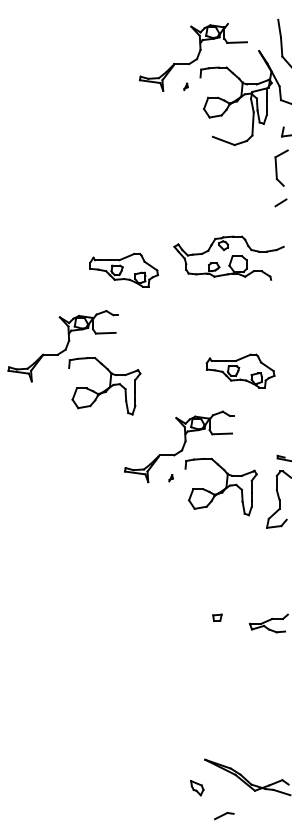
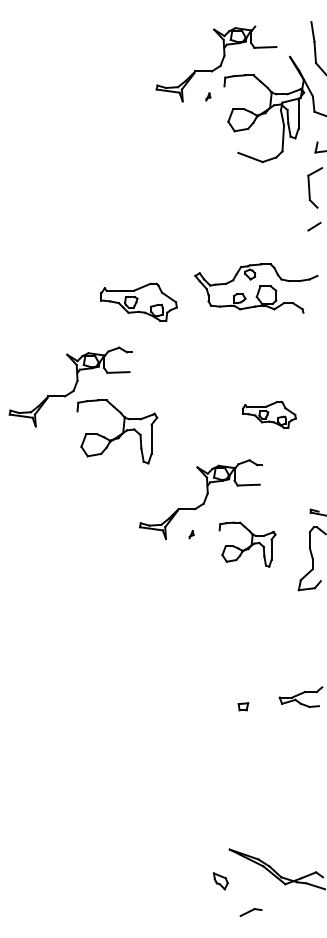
part: (240, 370) -> (269, 414), size x0.7
part: (221, 487) -> (247, 544), size x0.7
part: (217, 617) -> (243, 706), moved

